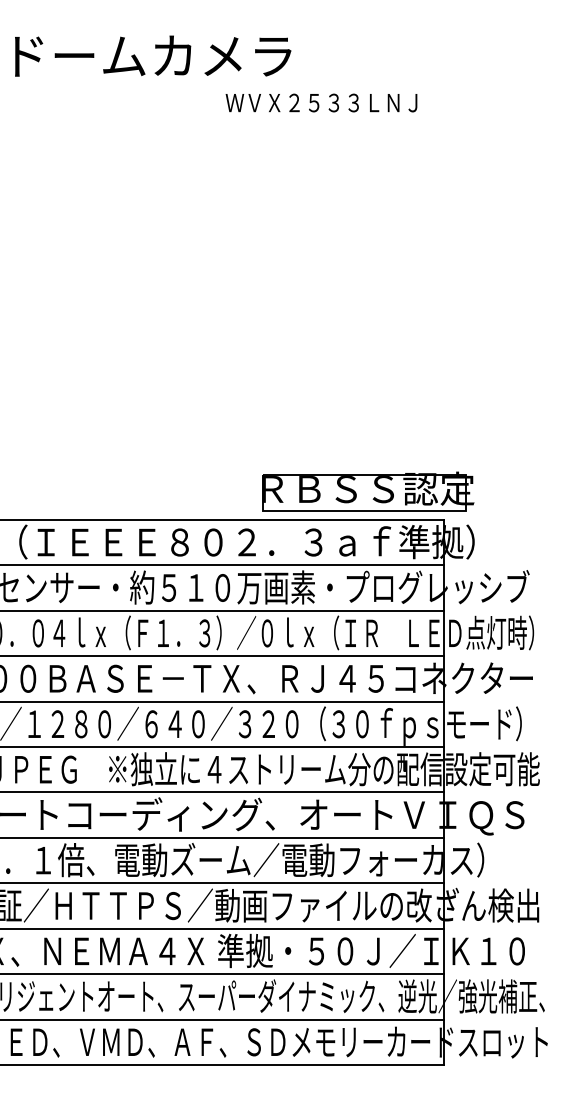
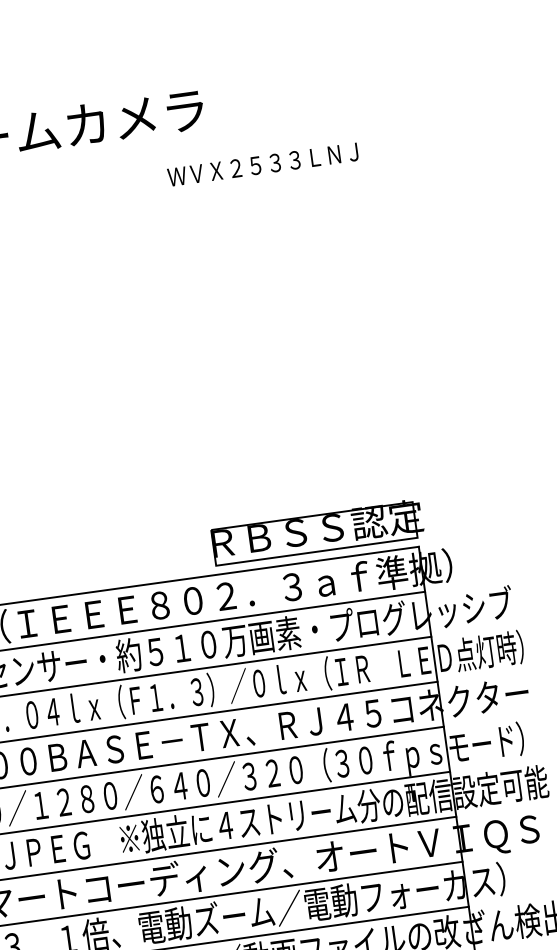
text: (321, 102) -> (262, 164), moved
part: (368, 491) -> (318, 532), moved

